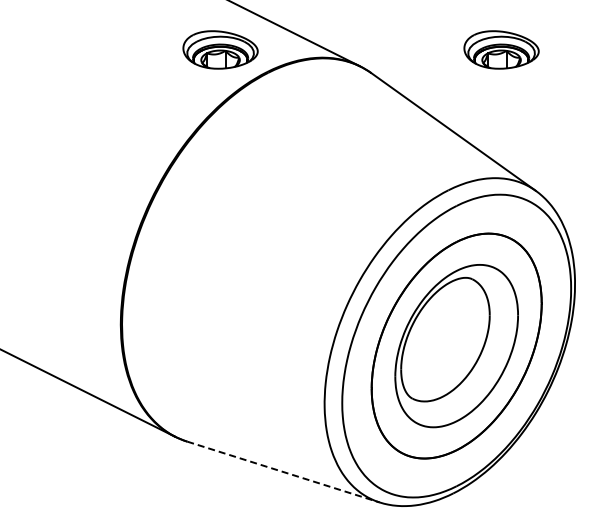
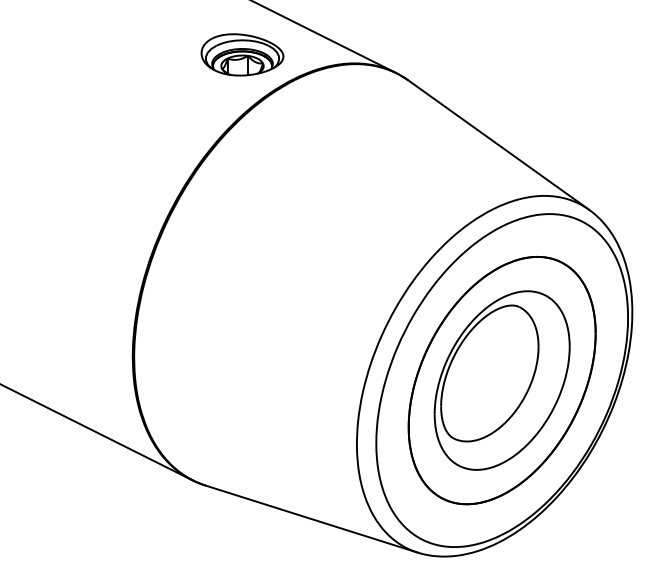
part: (501, 49) -> (551, 54), removed
line: (283, 472) -> (311, 519), dashed -> solid

